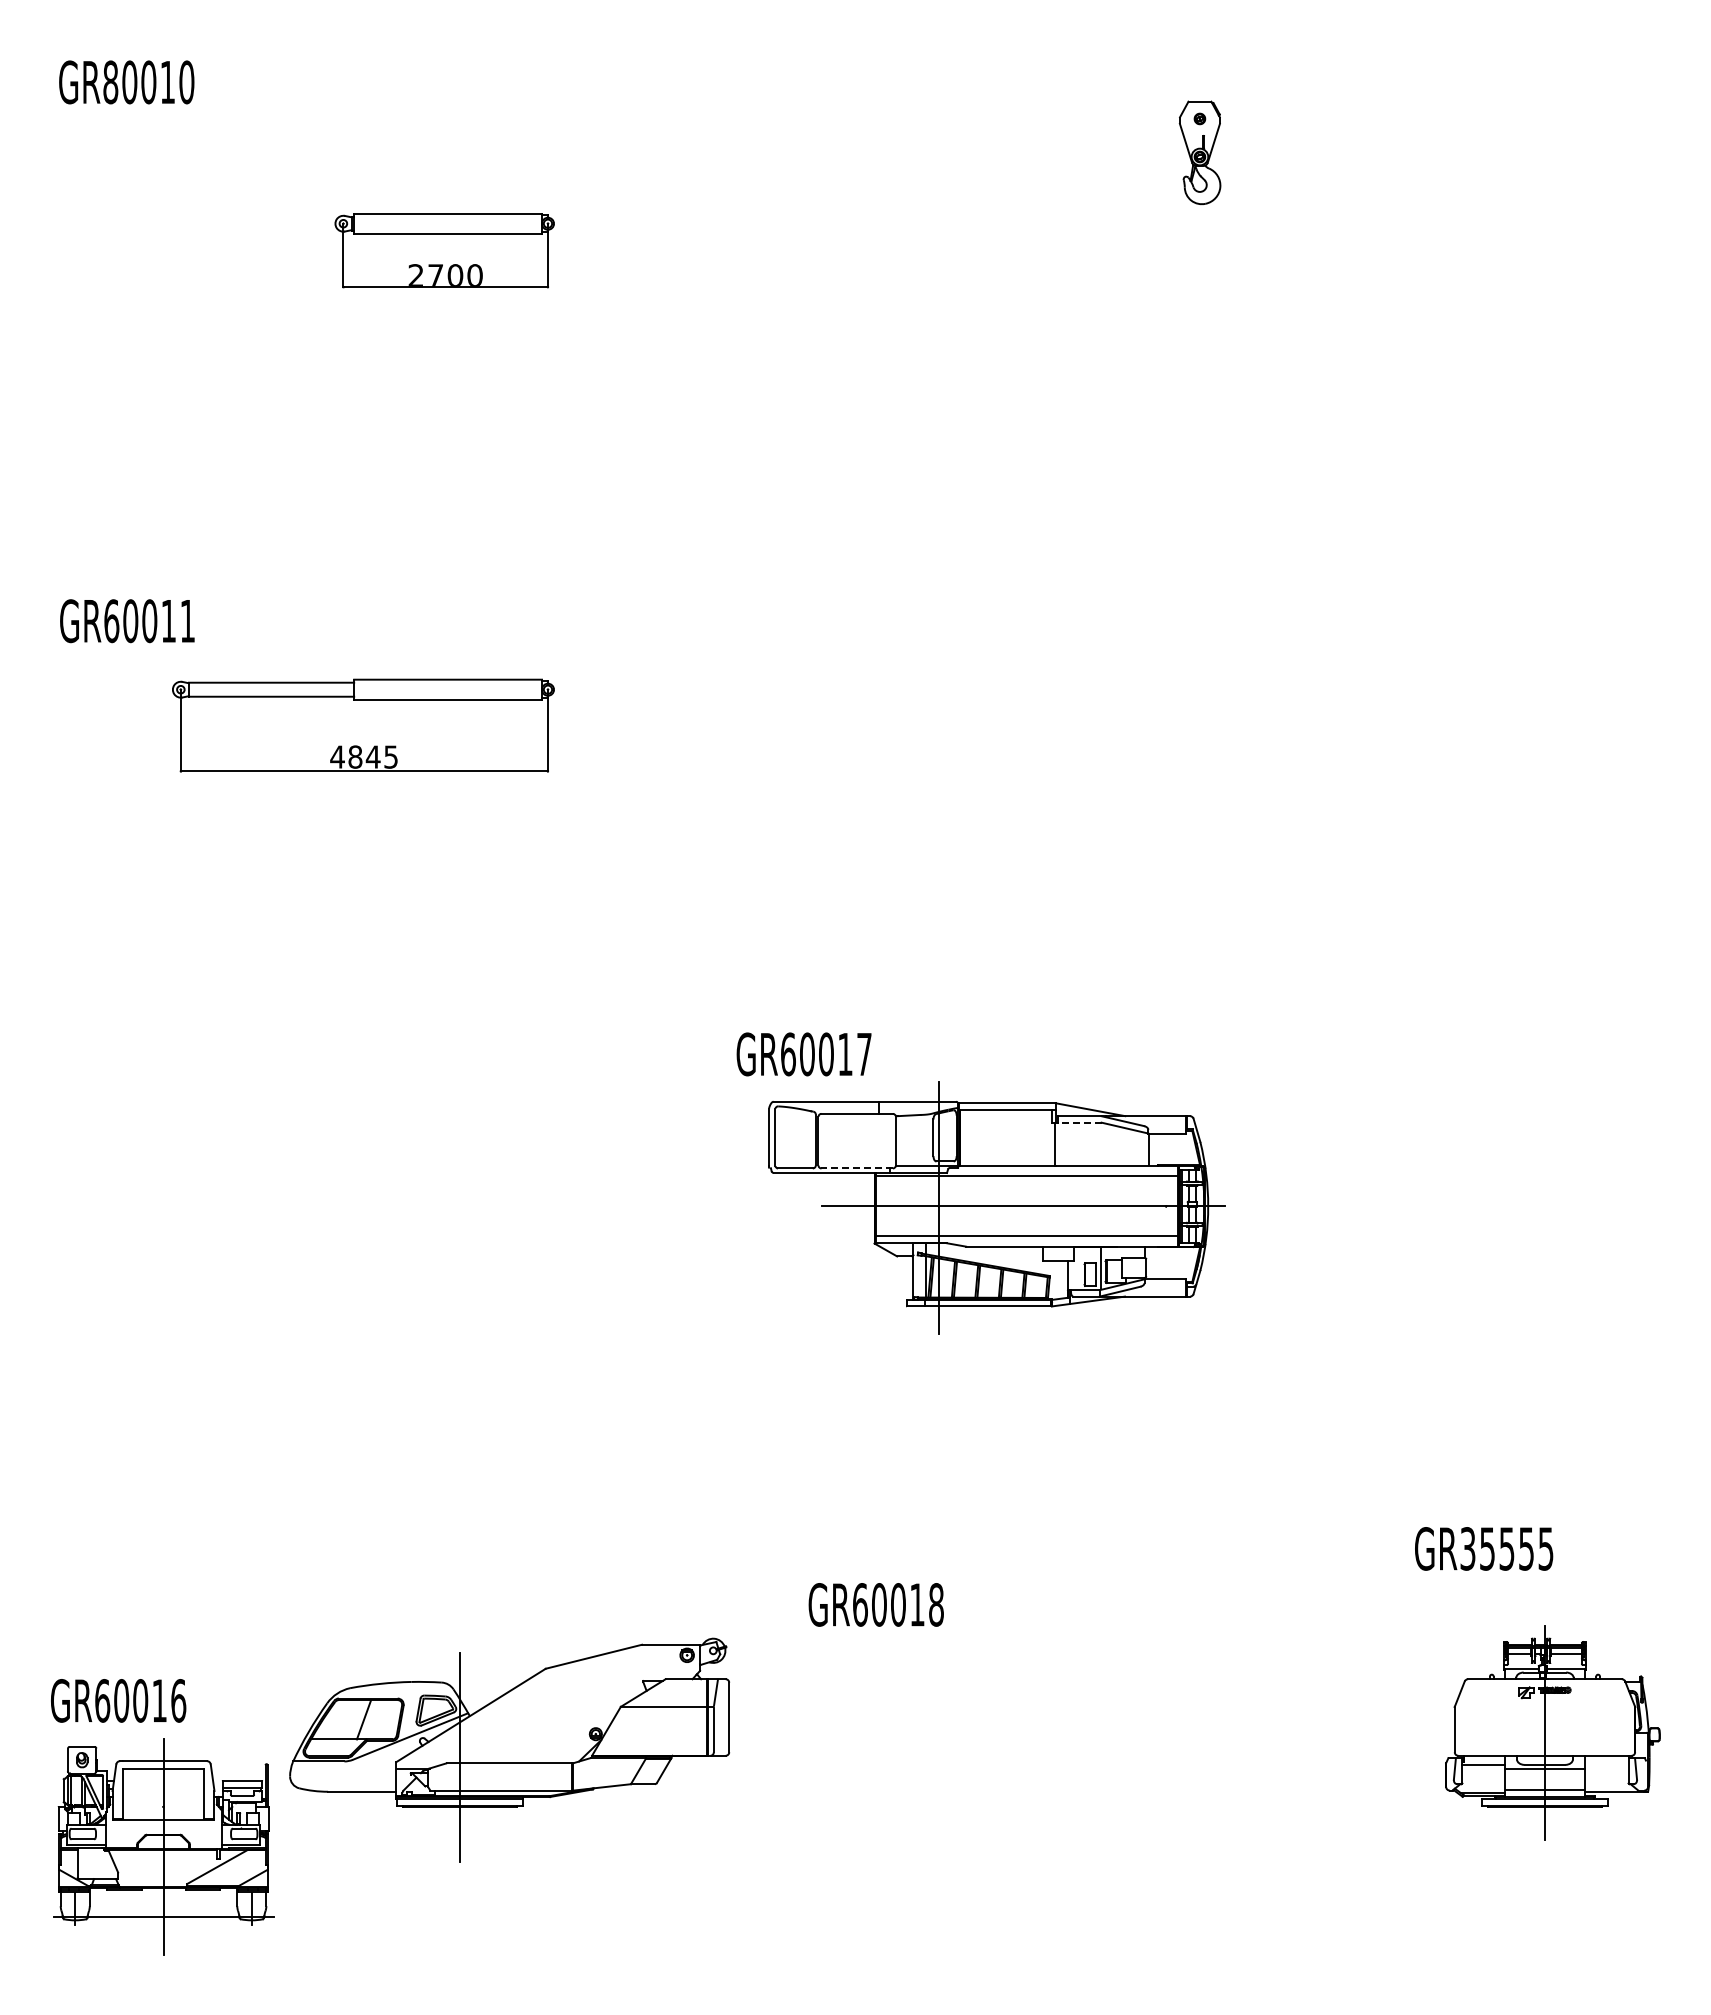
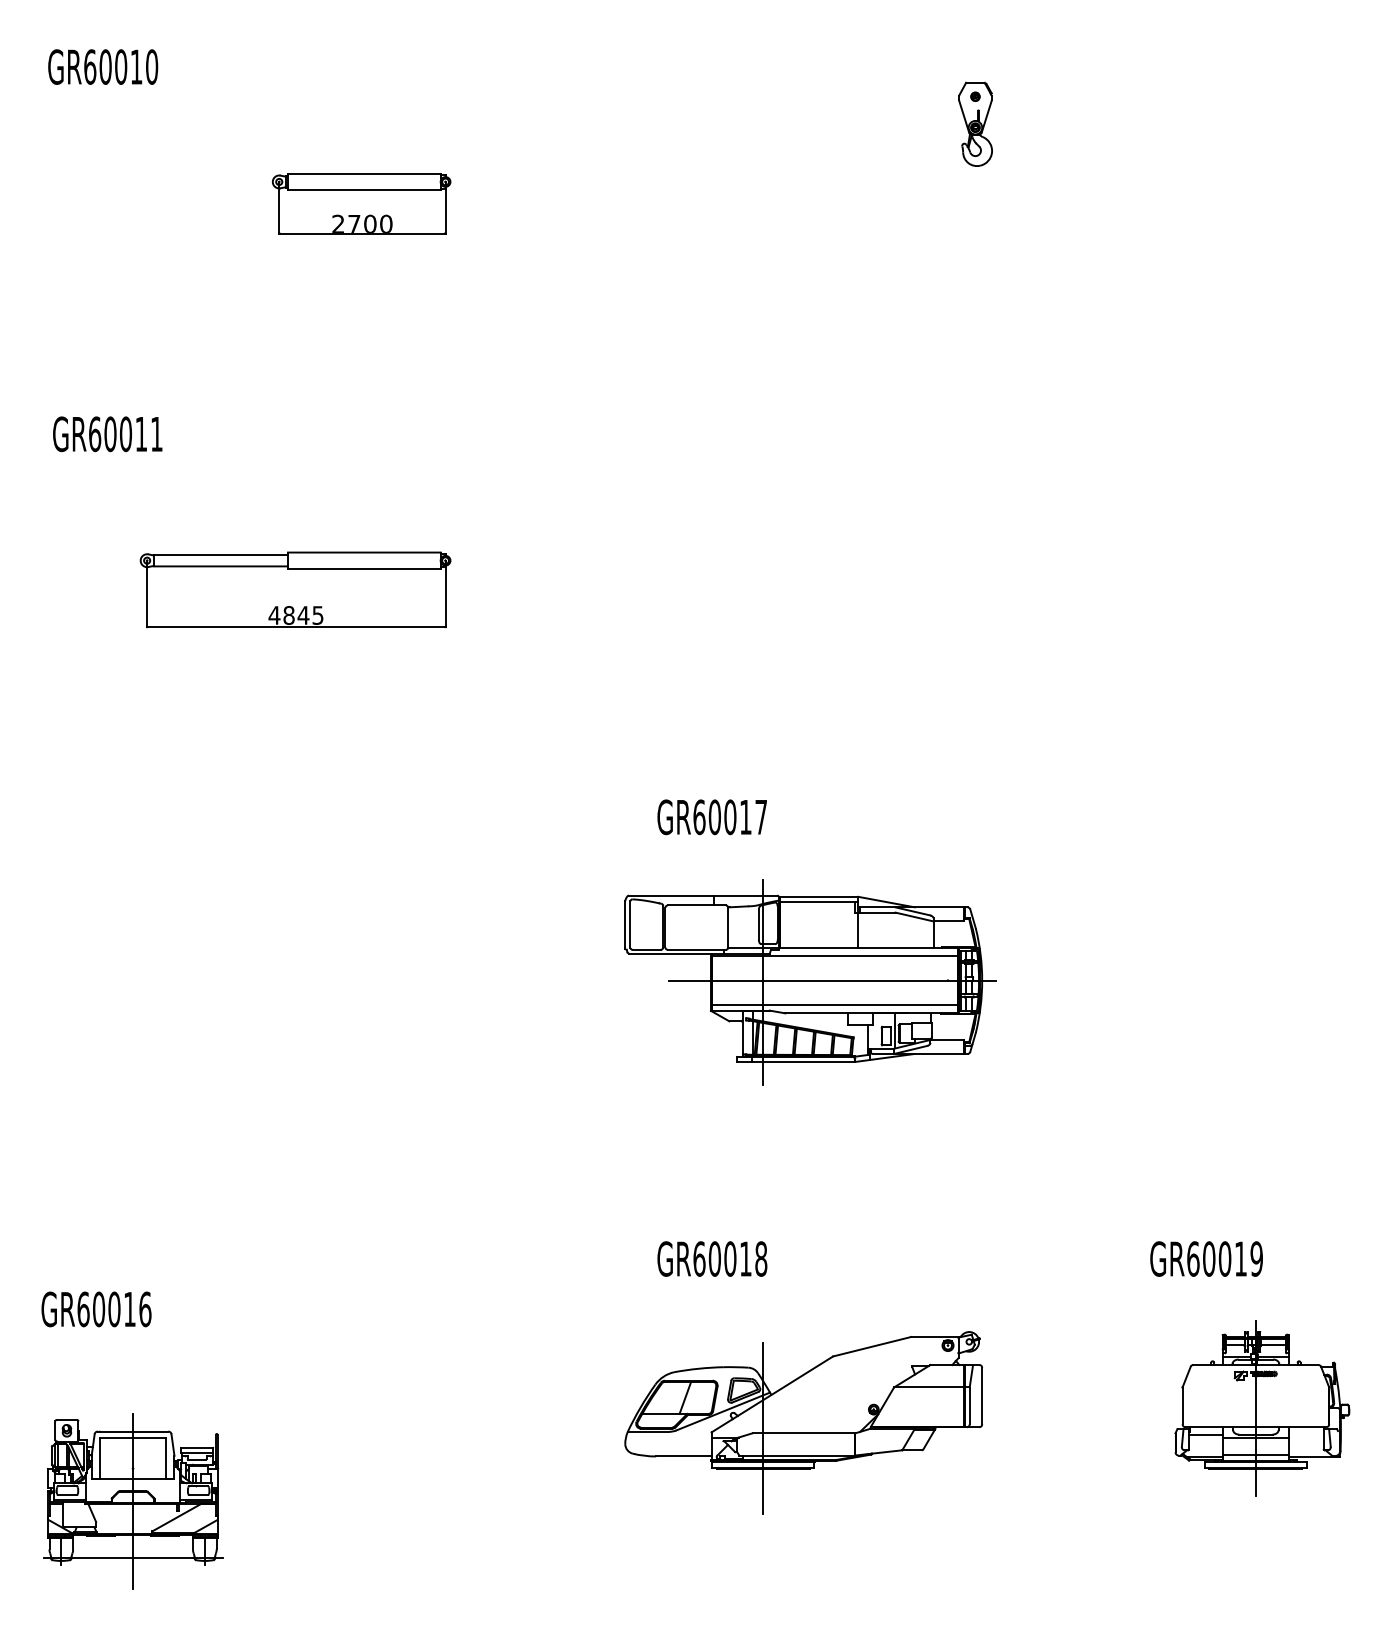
text: (110, 82) -> (89, 67), GR80010 -> GR60010
text: (127, 621) -> (107, 434), moved
text: (803, 1054) -> (711, 817), moved
line: (1079, 1122) -> (877, 912), dashed -> solid
line: (857, 1168) -> (697, 949), dashed -> solid
text: (1506, 1548) -> (1224, 1258), GR35555 -> GR60019
text: (875, 1604) -> (711, 1258), moved
text: (118, 1700) -> (96, 1309), moved
part: (509, 1749) -> (803, 1422), moved

